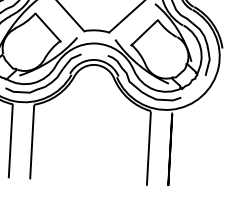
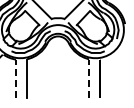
line: (10, 139) -> (15, 78), solid -> dashed
line: (149, 147) -> (89, 78), solid -> dashed

